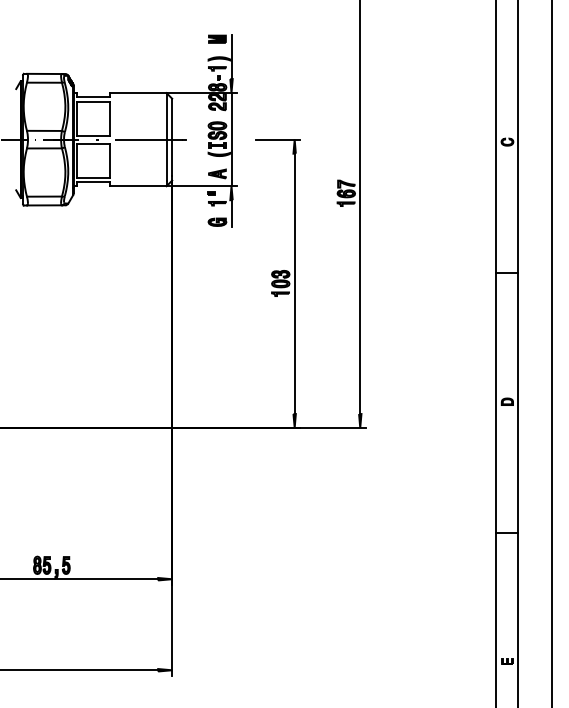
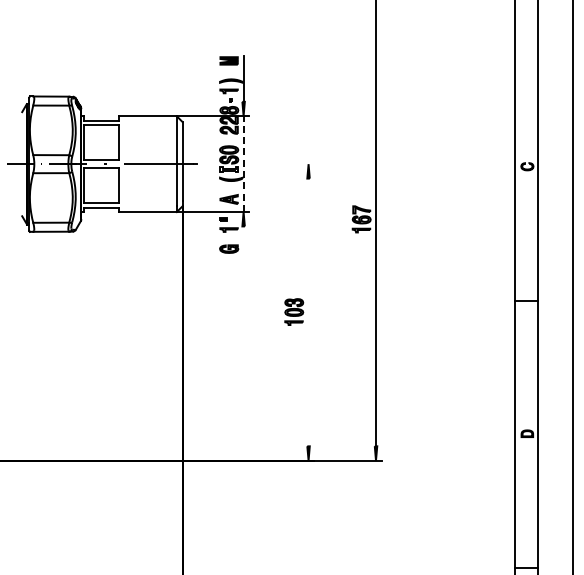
line: (231, 139) -> (243, 163), solid -> dashed
line: (277, 139) -> (290, 163), removed
line: (231, 213) -> (243, 240), removed
line: (294, 283) -> (308, 312), removed

